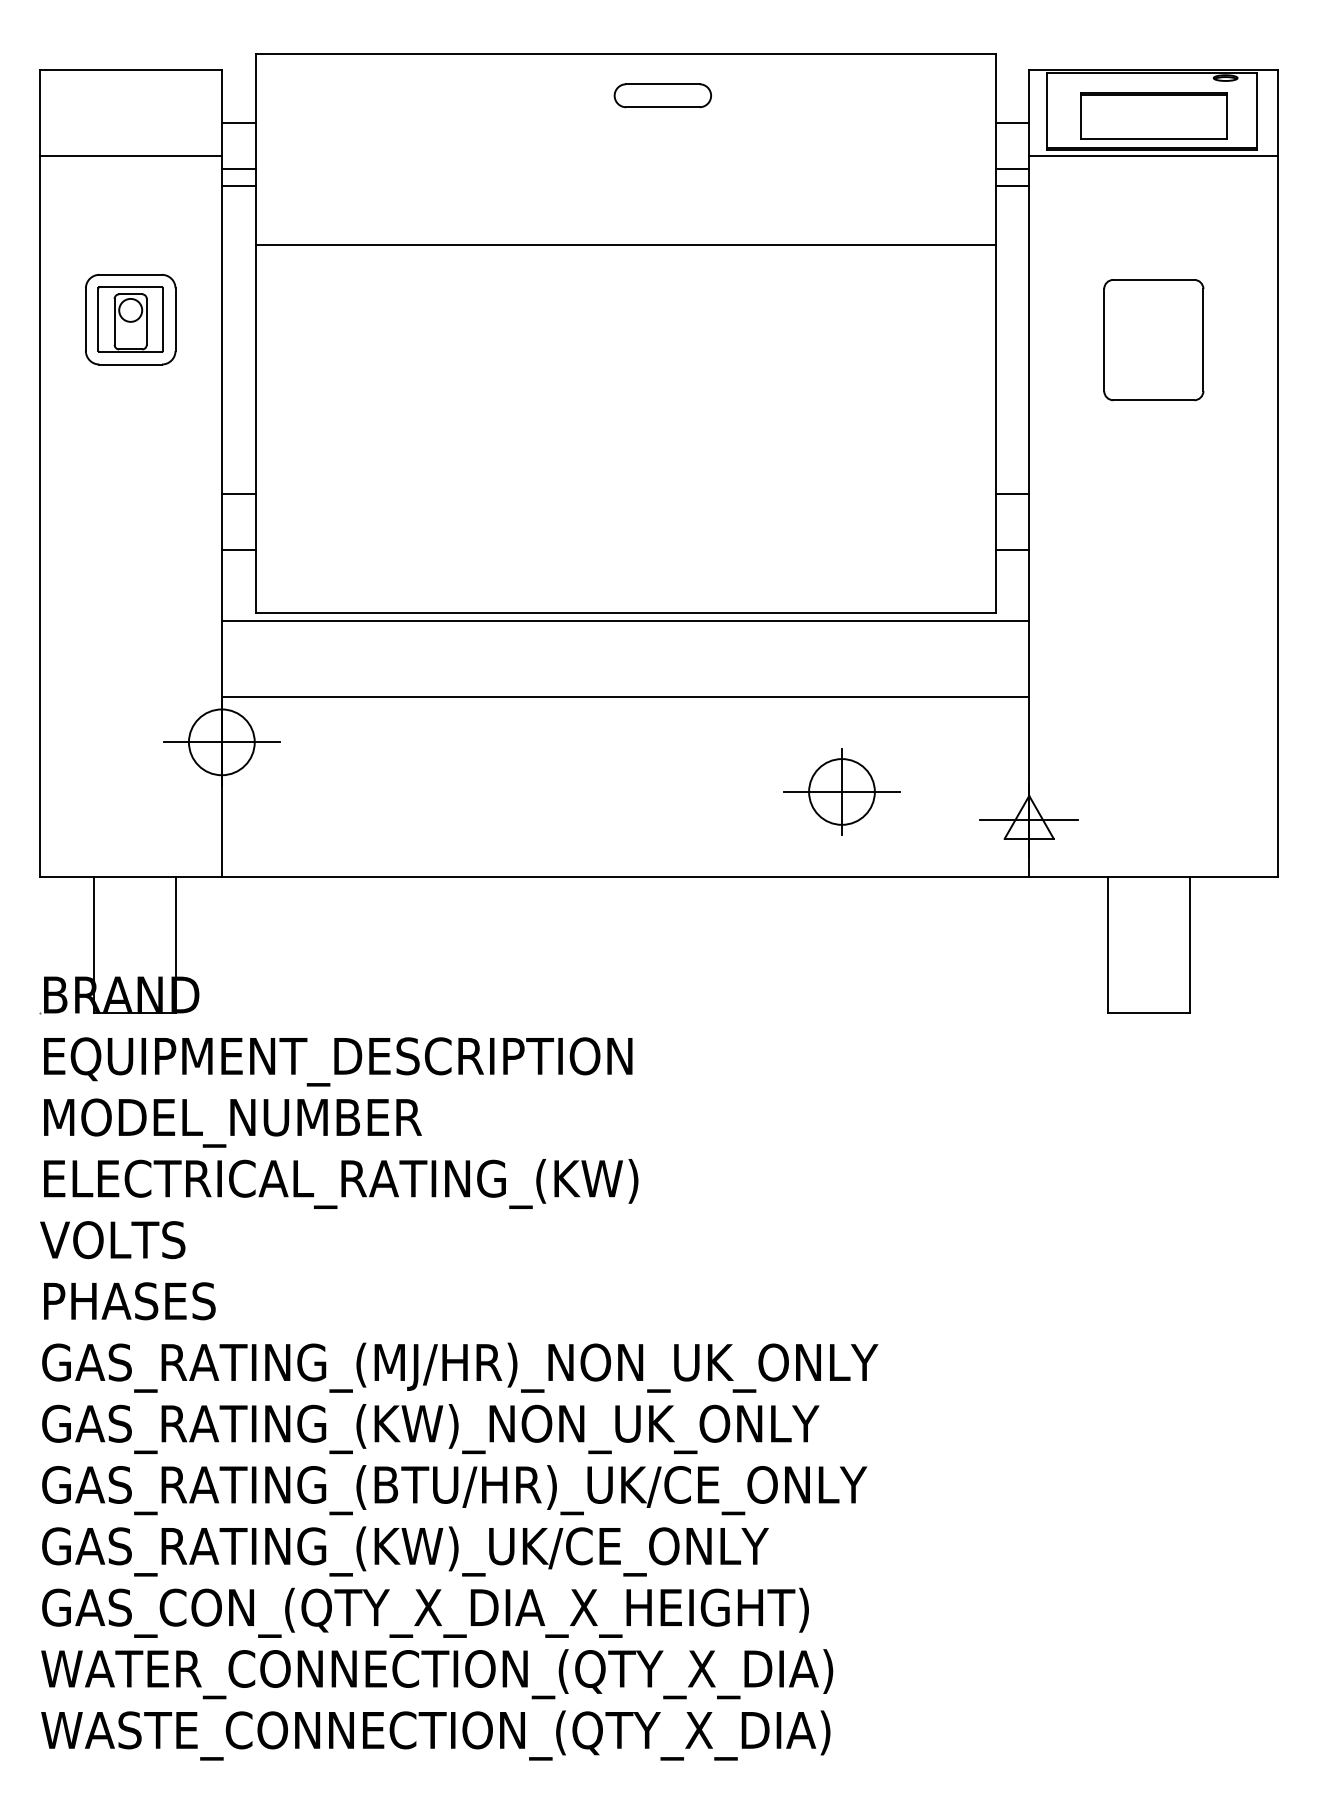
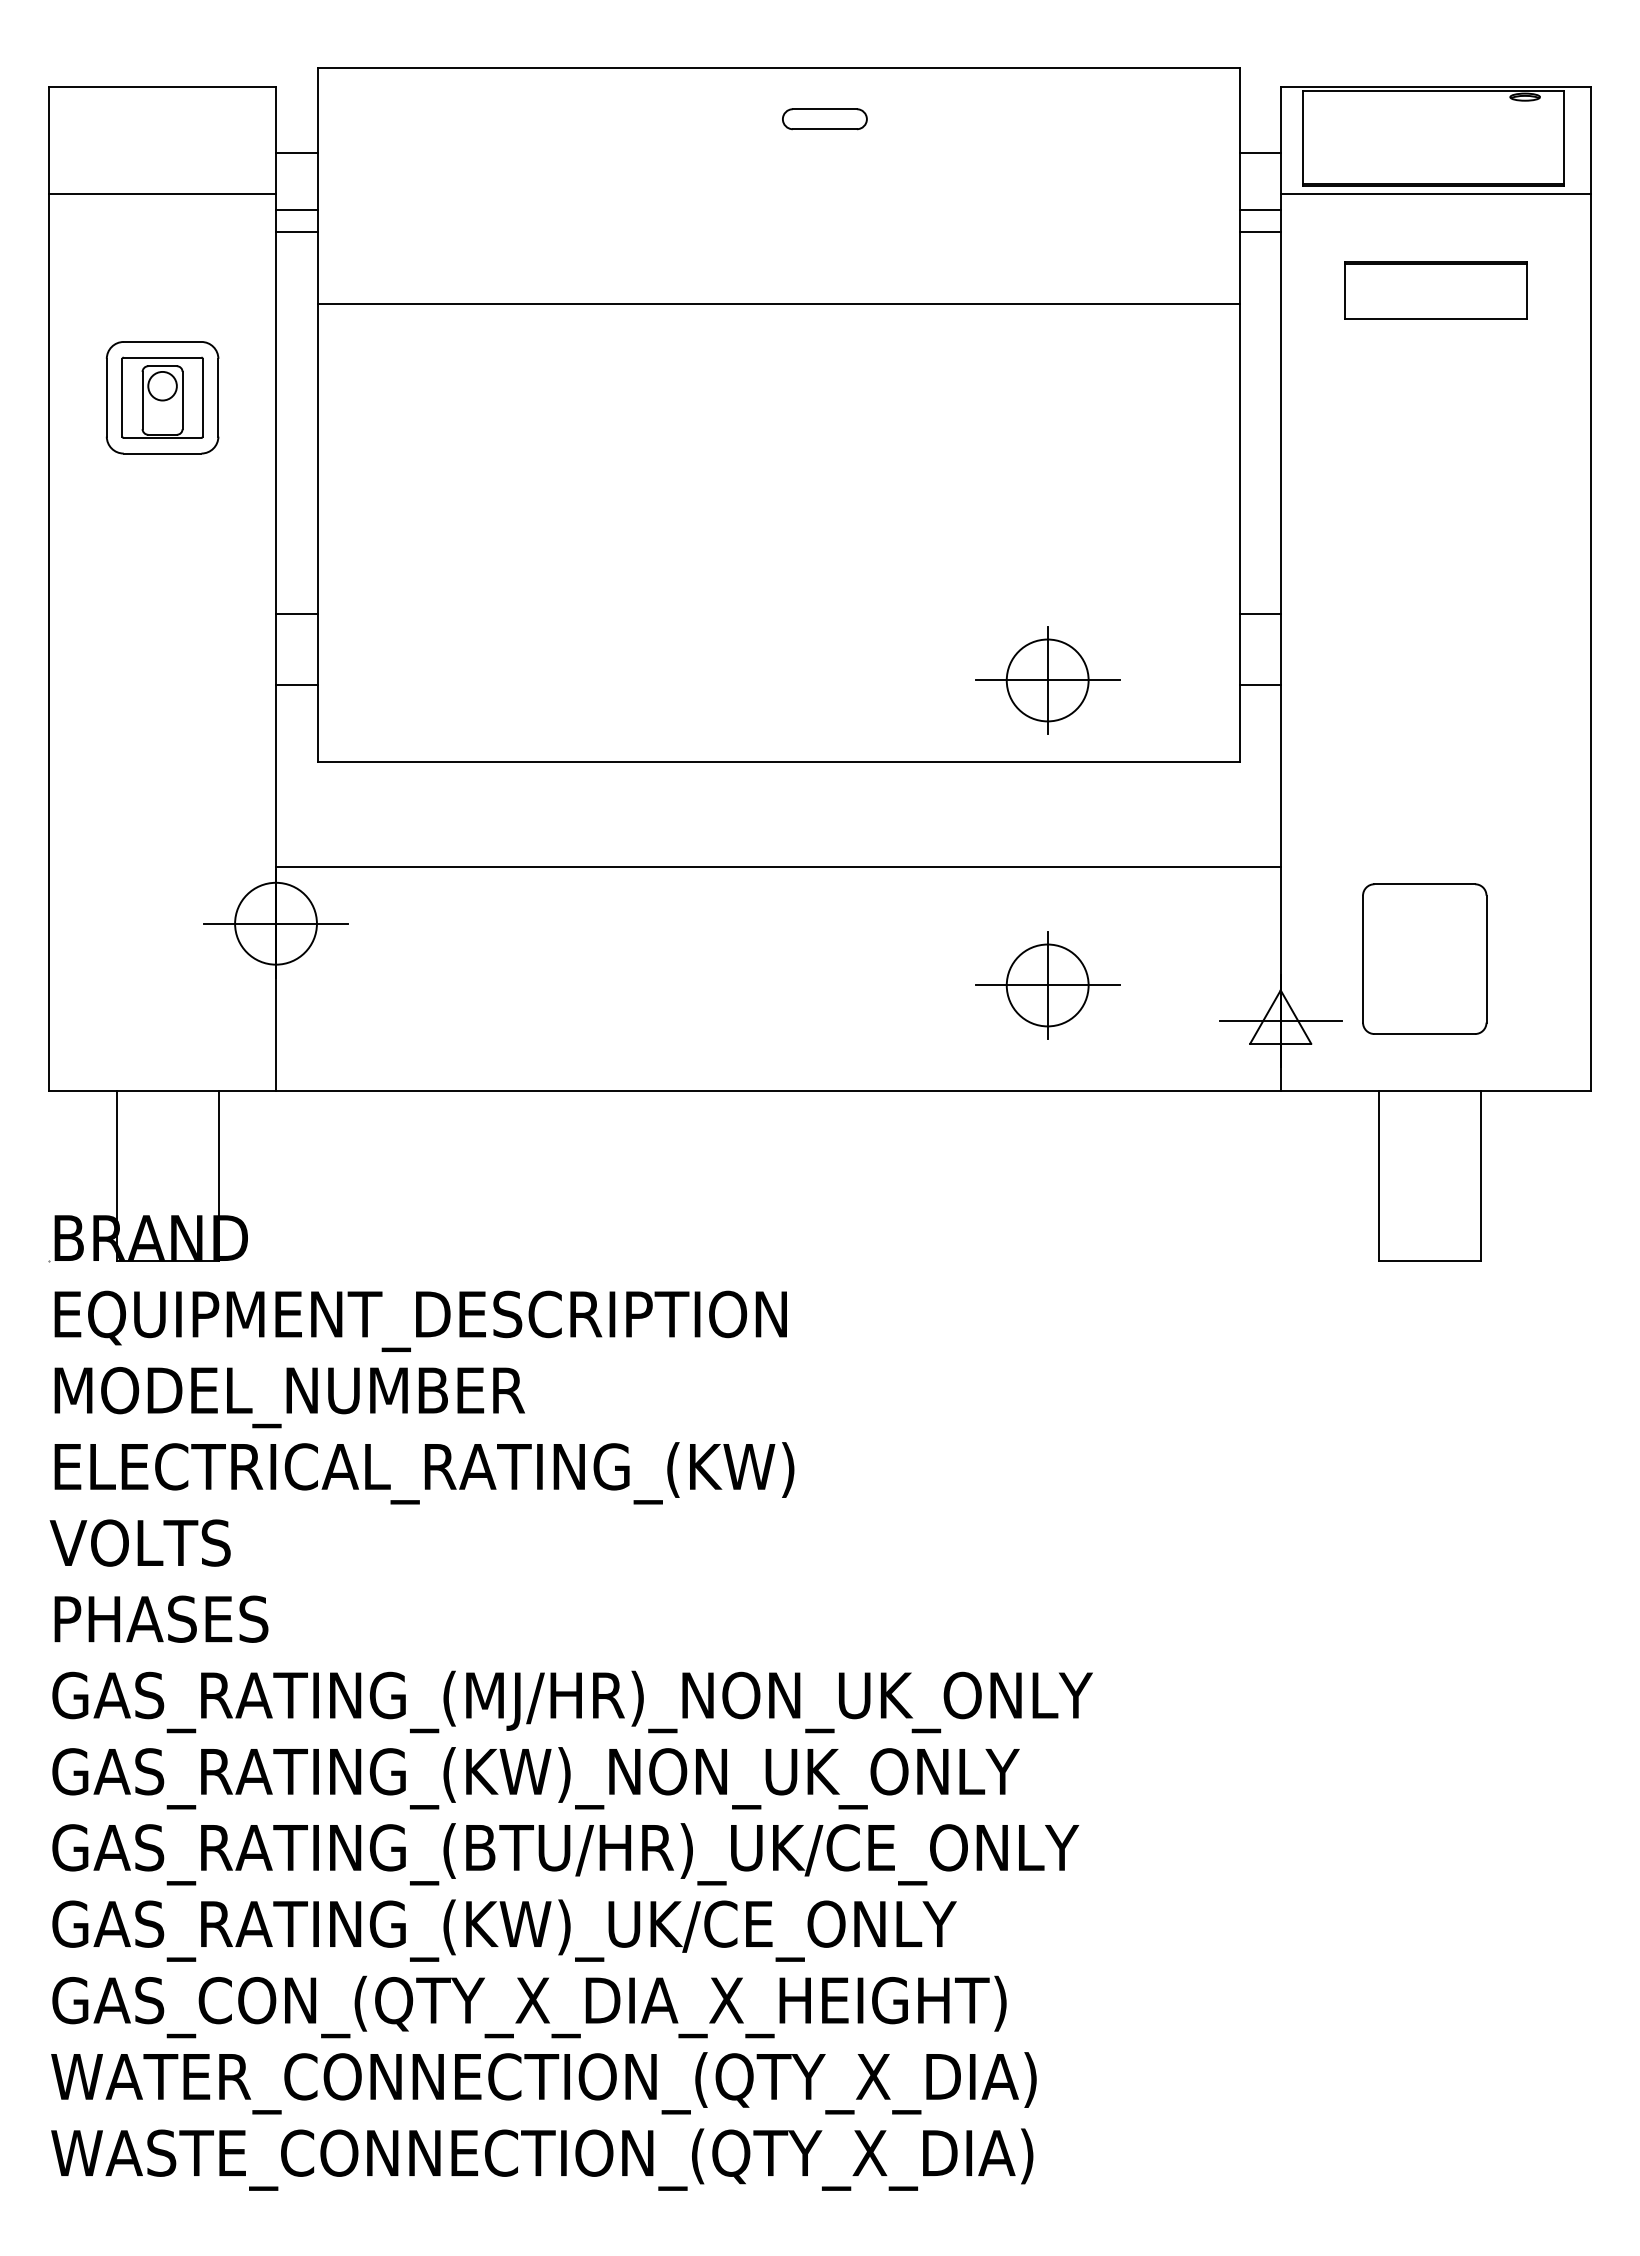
part: (662, 96) -> (824, 119), size x0.7
part: (1153, 116) -> (1435, 290), moved
part: (1153, 339) -> (1424, 958), moved
part: (841, 546) -> (1047, 680), added
line: (625, 621) -> (778, 773), removed

